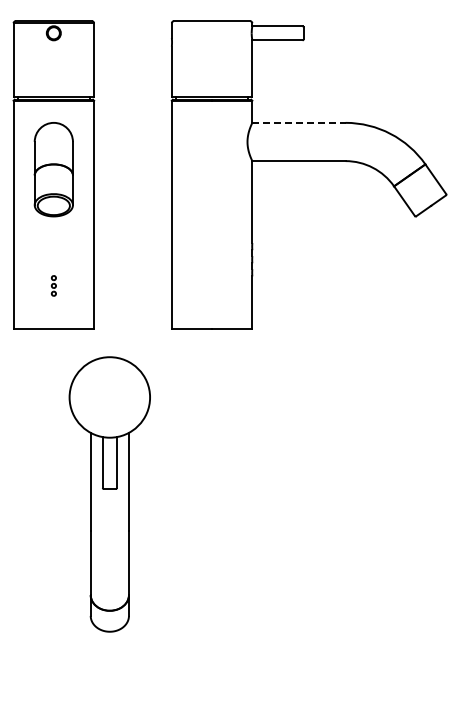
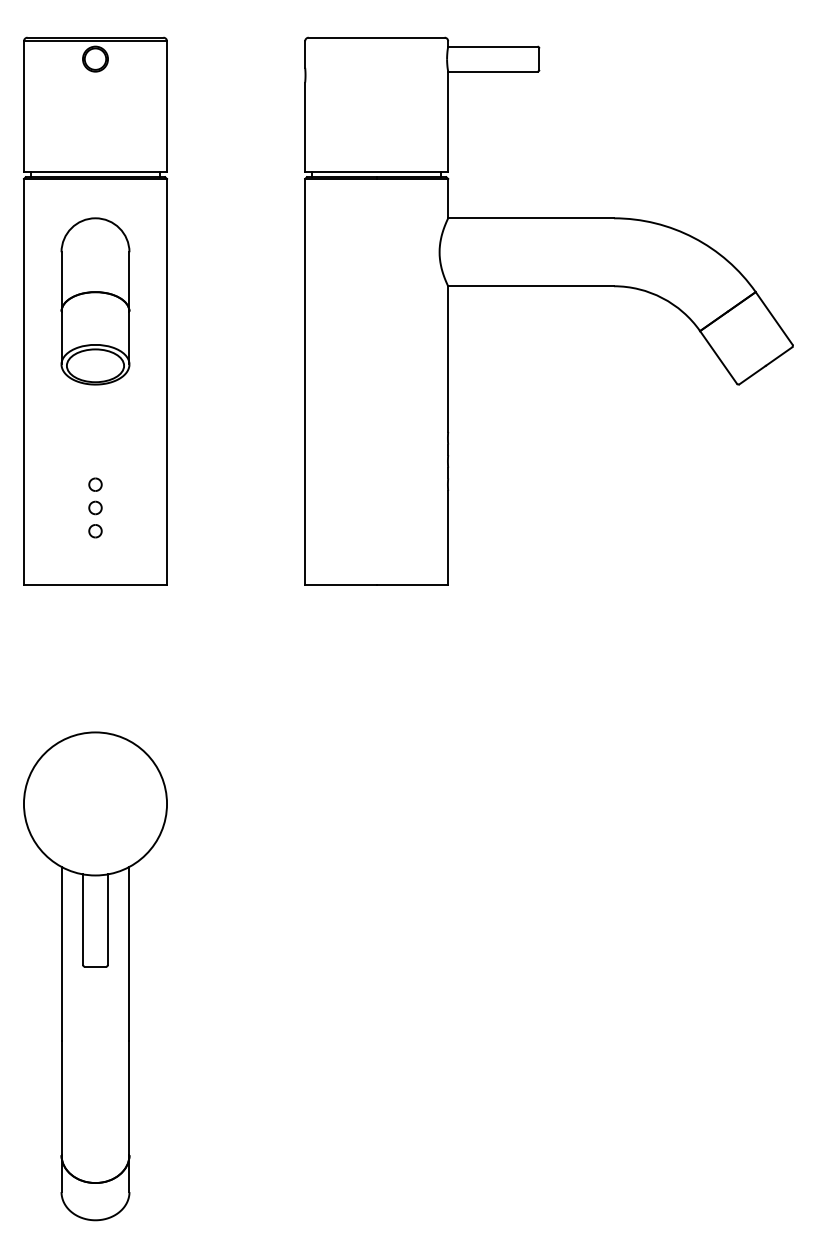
line: (298, 122) -> (530, 217), dashed -> solid
part: (53, 285) -> (94, 507), size x1.67
part: (109, 494) -> (94, 976), moved

